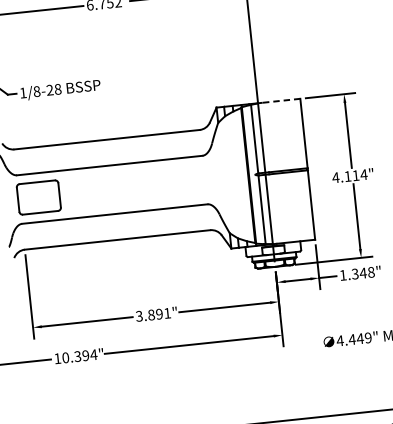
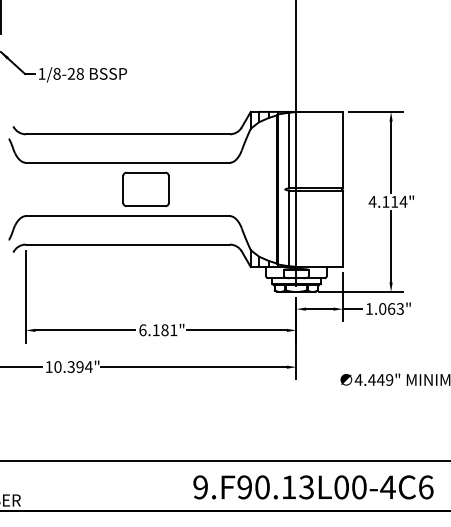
line: (280, 100) -> (321, 111), dashed -> solid
part: (38, 197) -> (145, 189), moved
text: (363, 272) -> (391, 308), 1.348" -> 1.063"
text: (149, 315) -> (153, 330), 3.891" -> 6.181"

